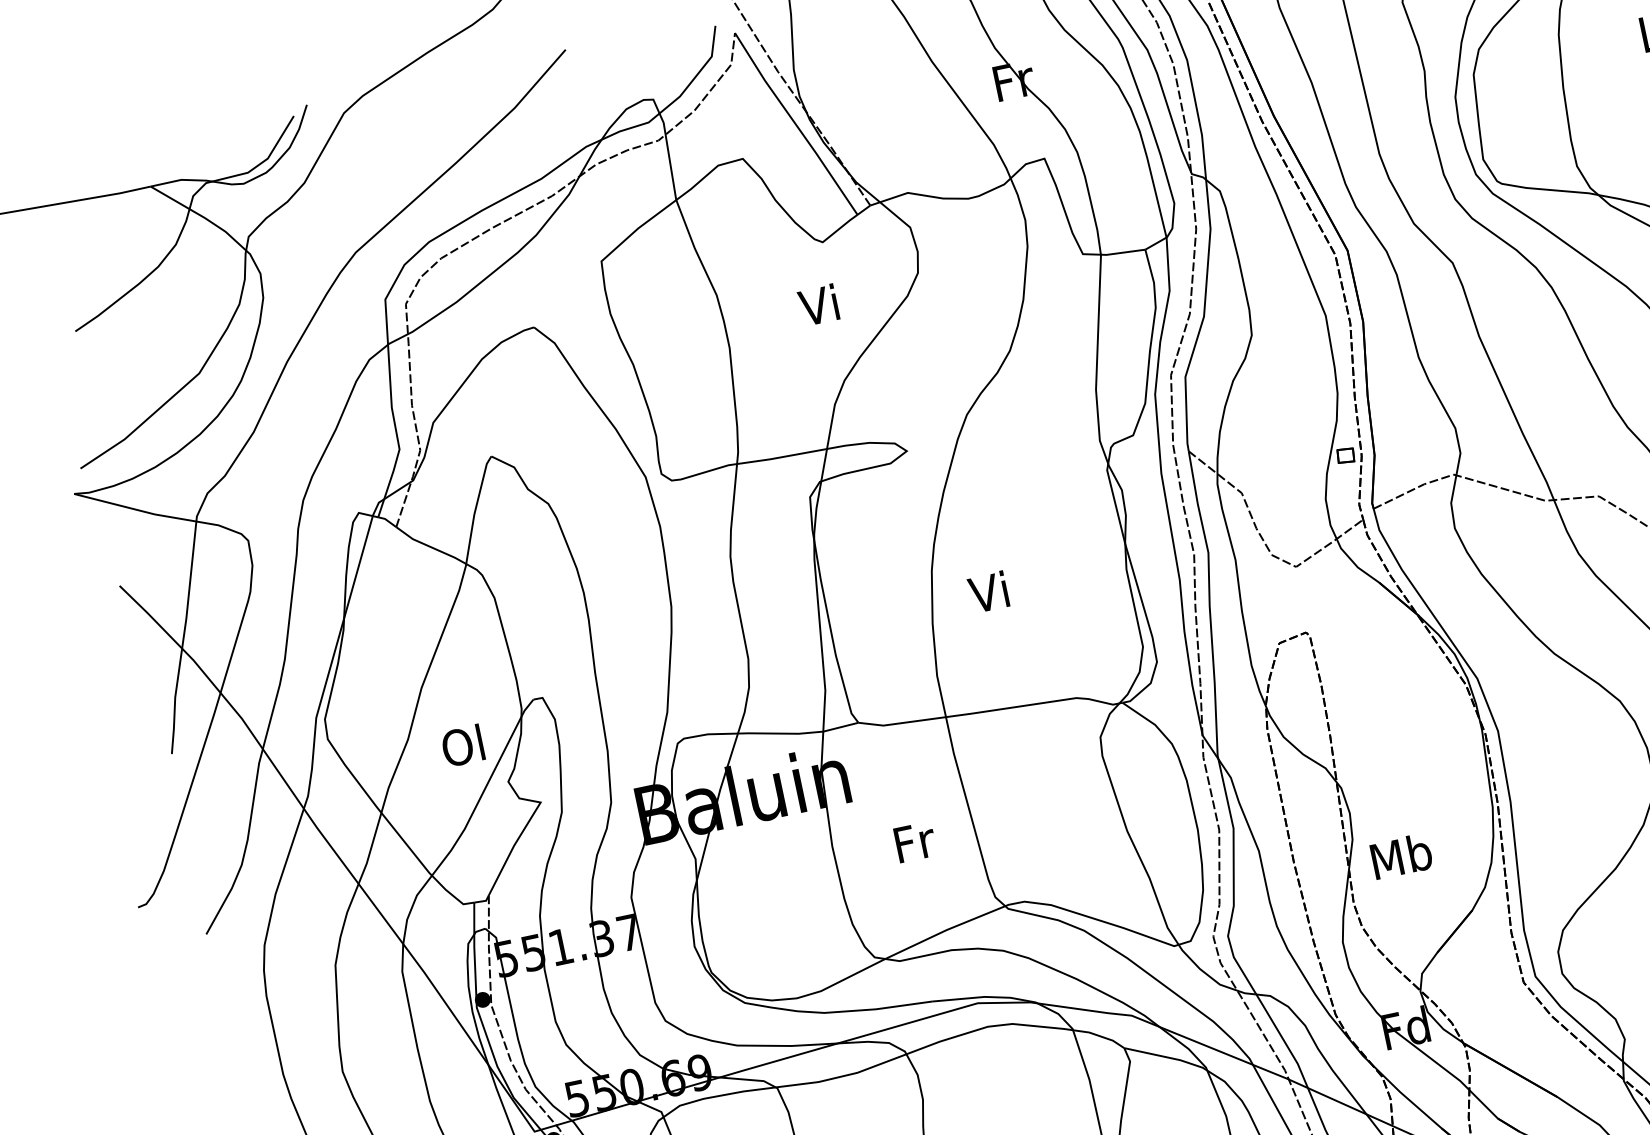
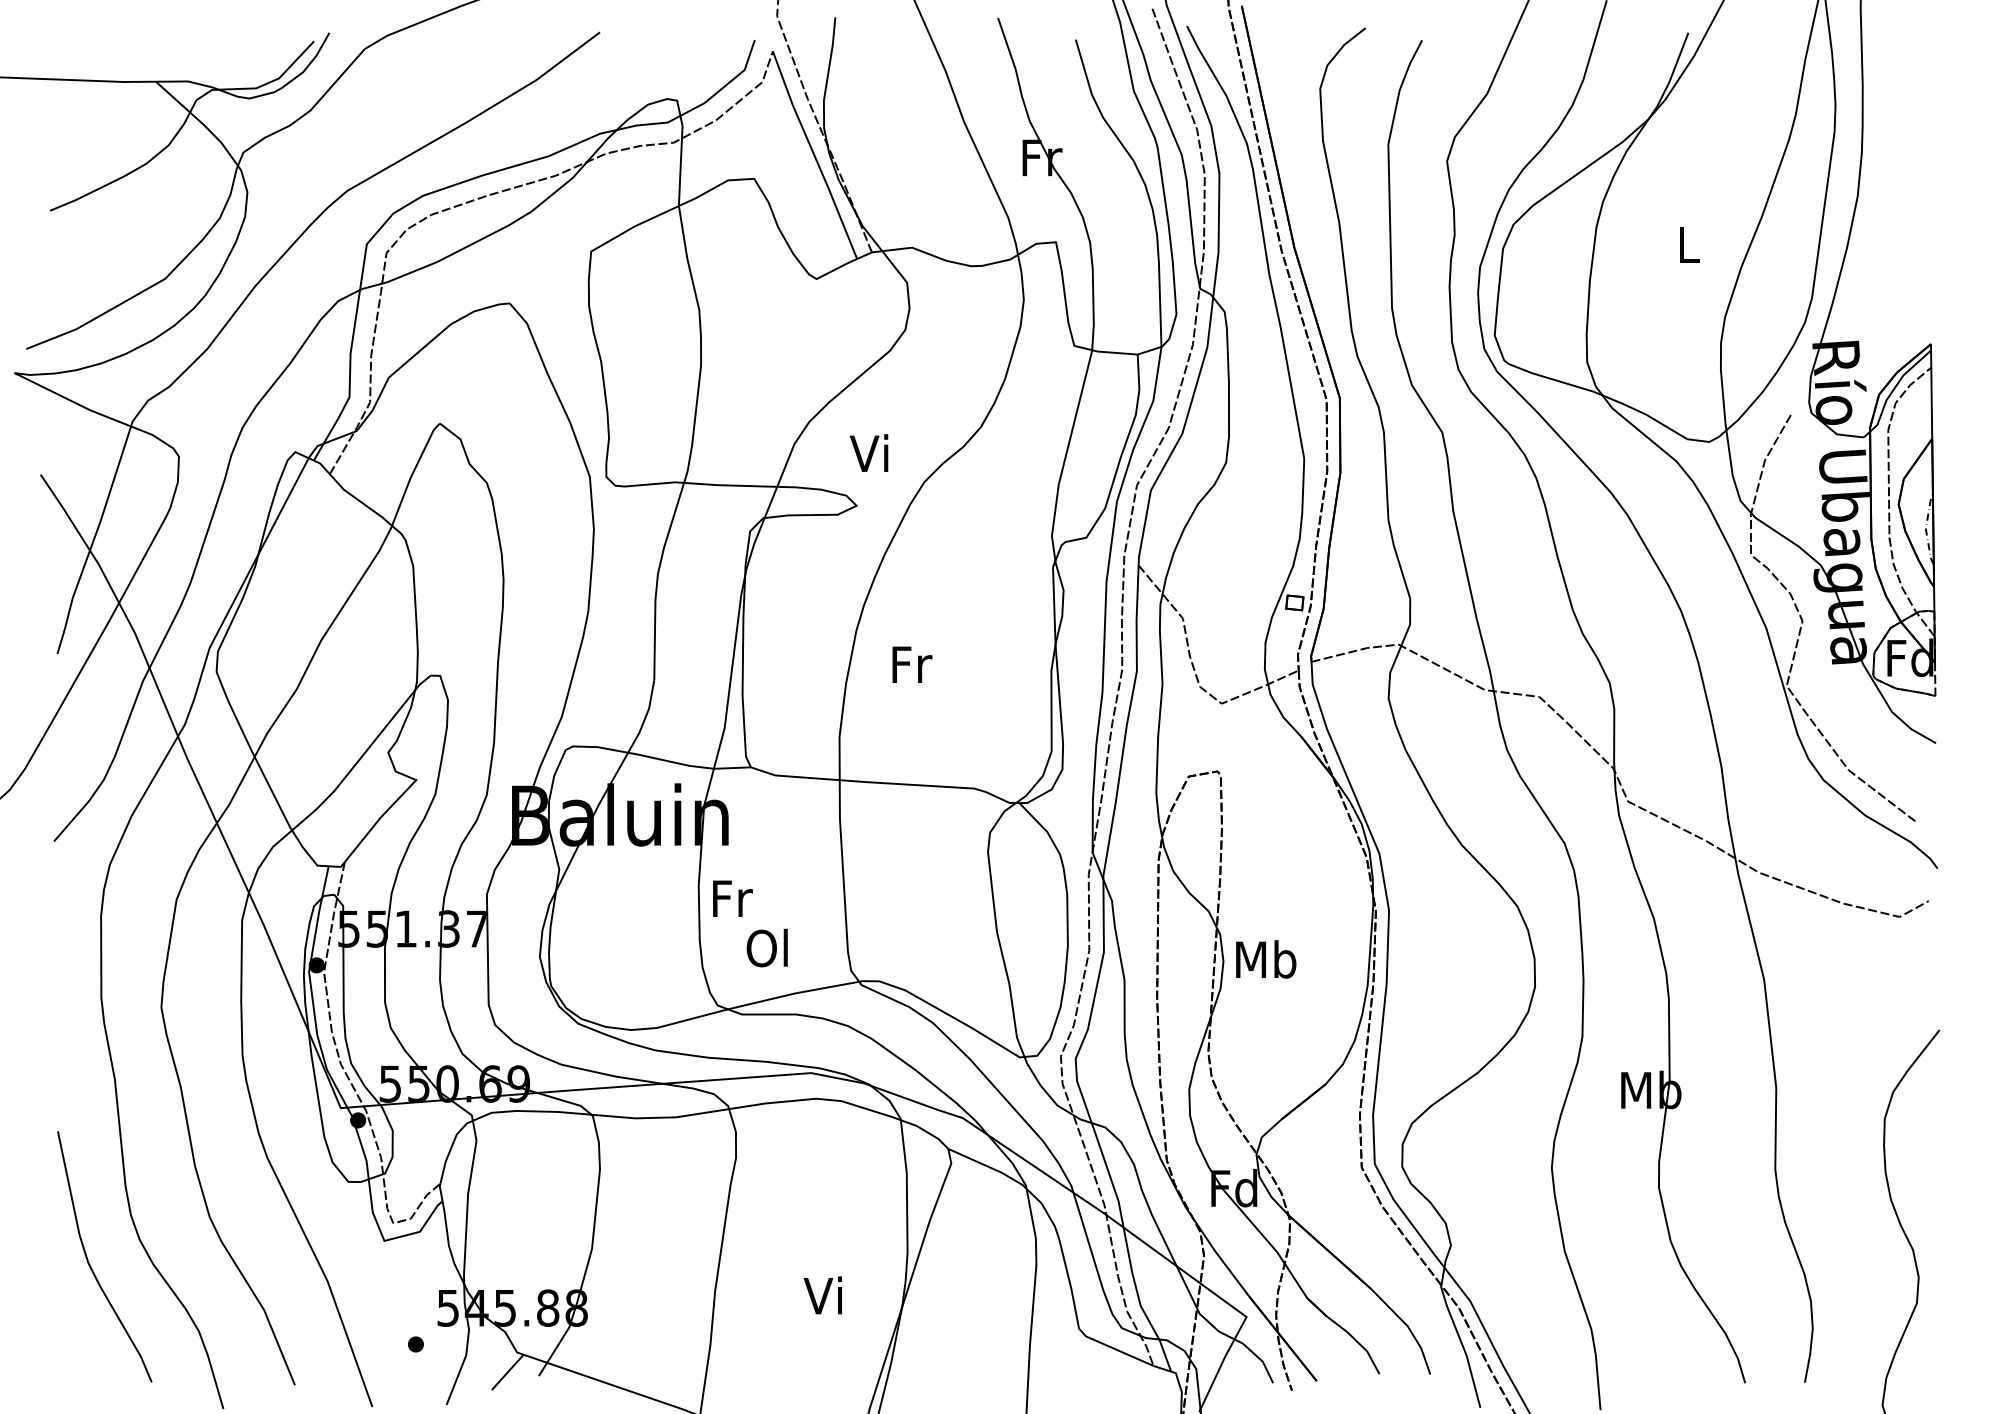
text: (818, 304) -> (869, 452), moved
text: (990, 591) -> (910, 663), Vi -> Fr
text: (461, 745) -> (766, 947), moved
text: (915, 841) -> (732, 898), moved
text: (1401, 856) -> (1266, 959), moved

